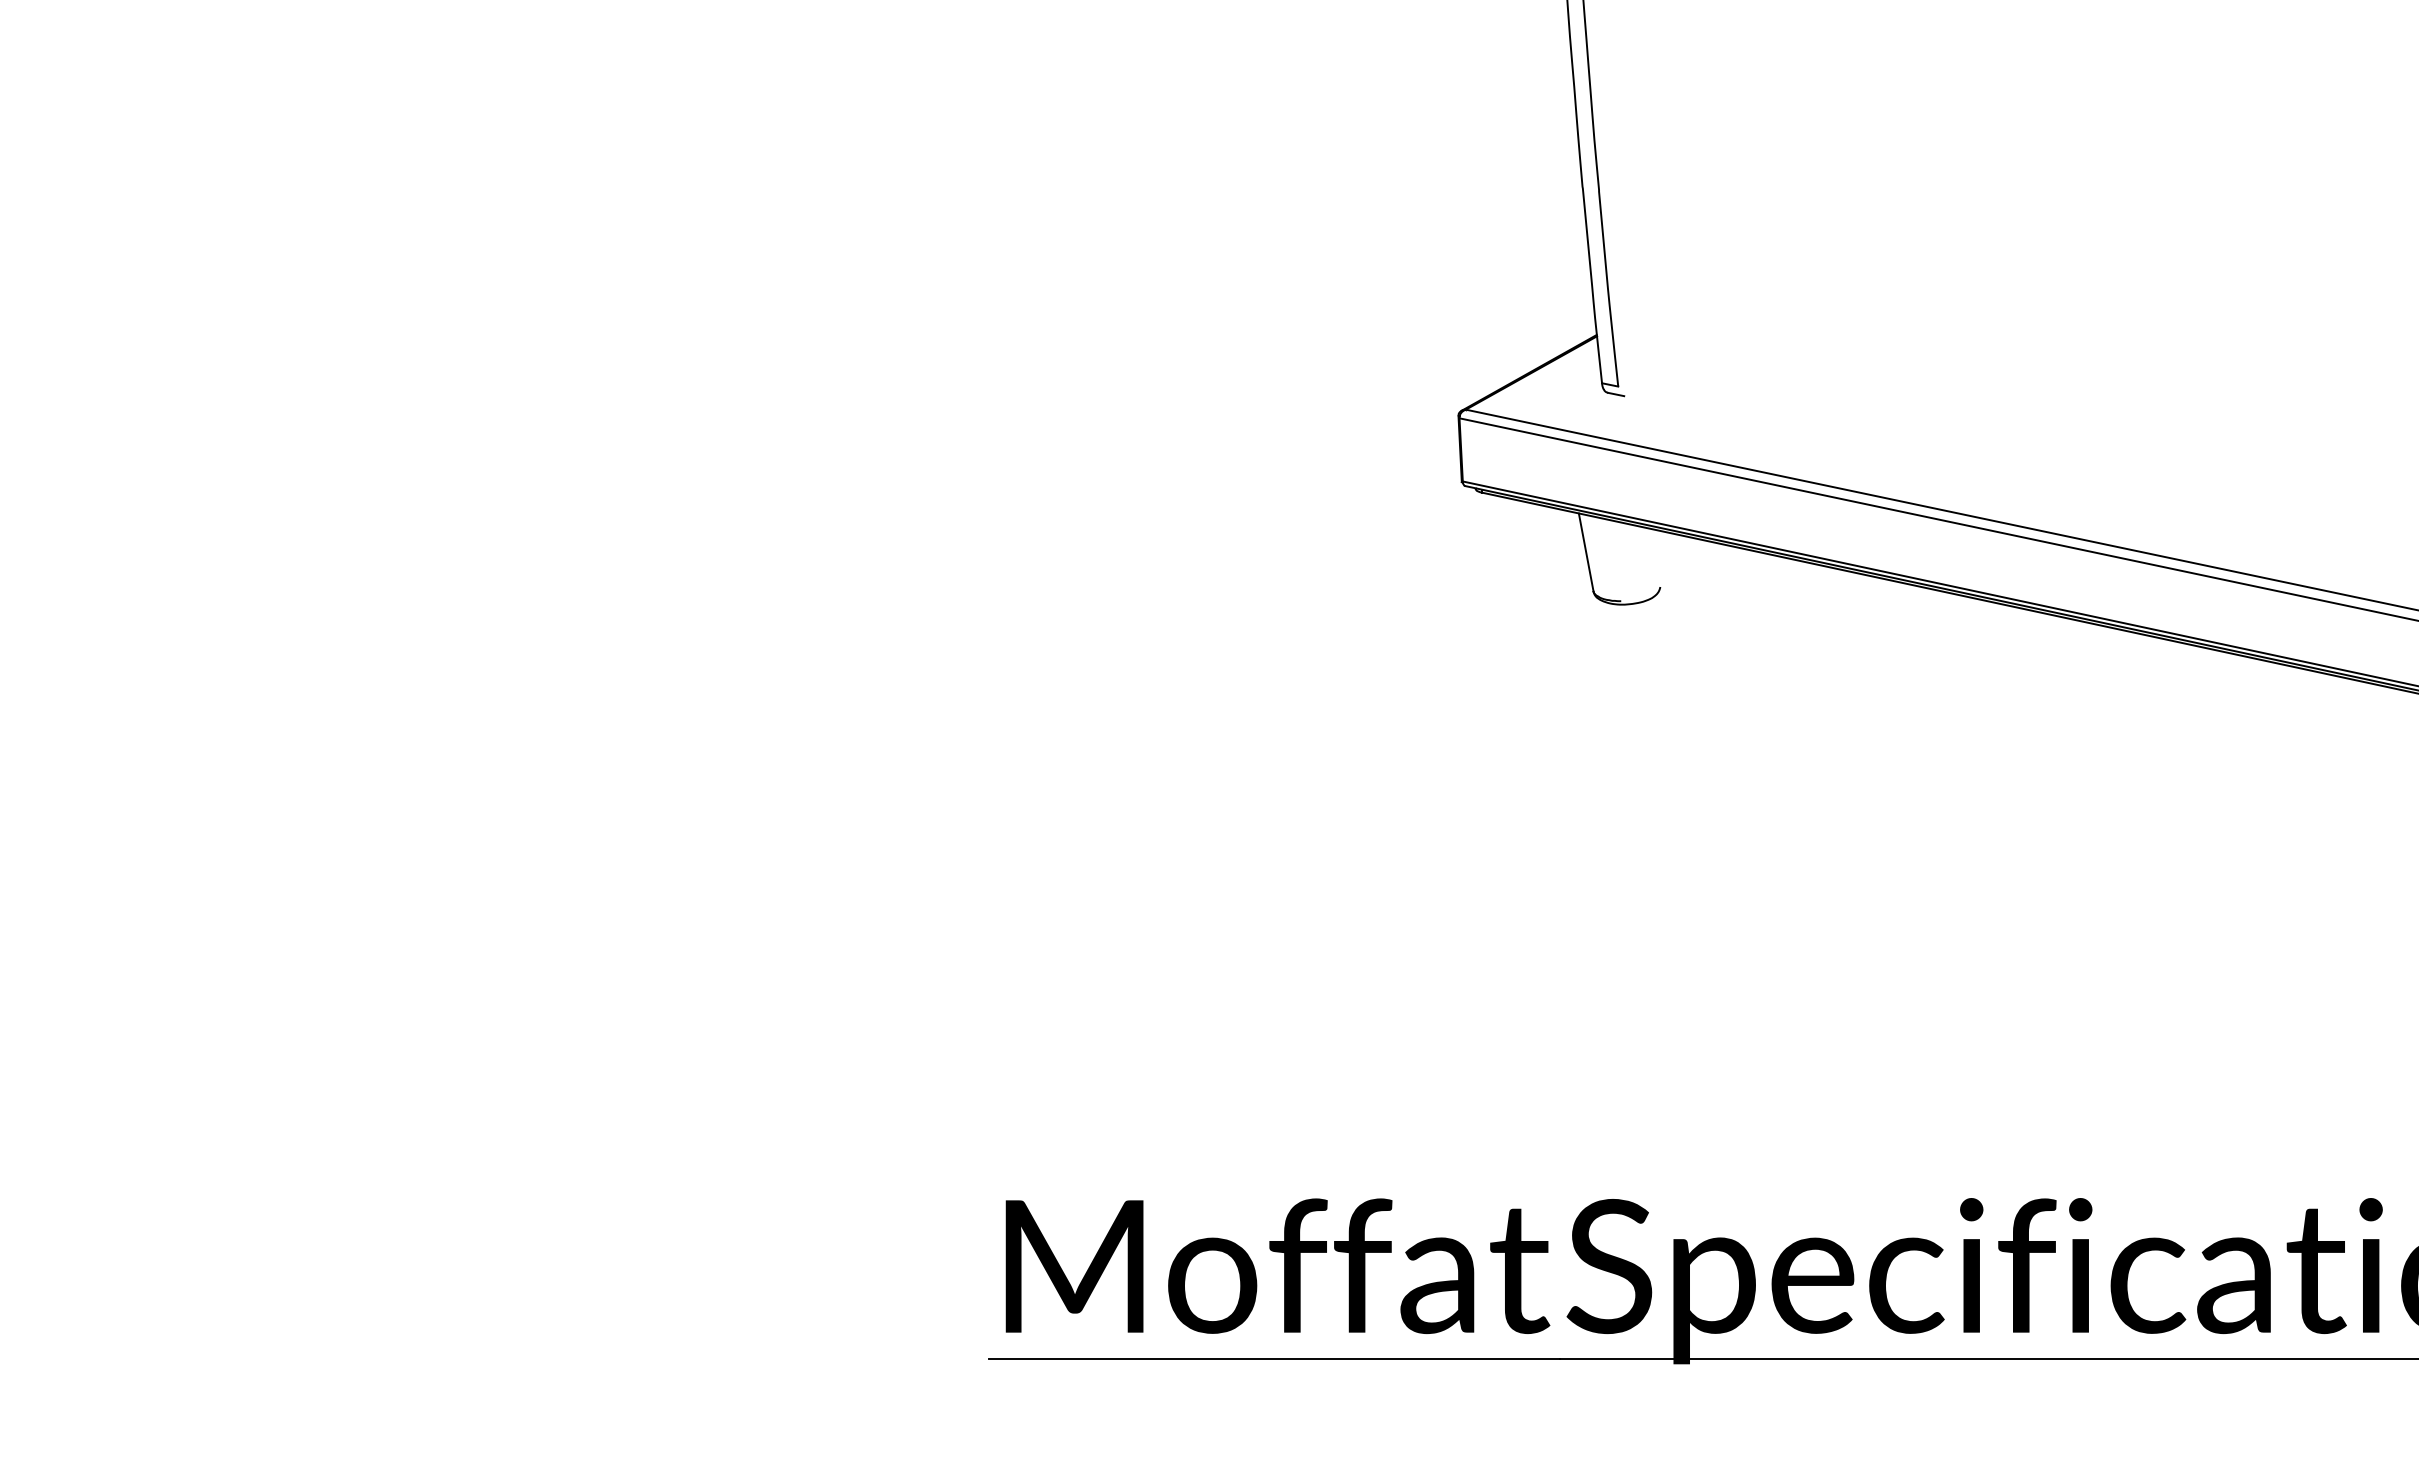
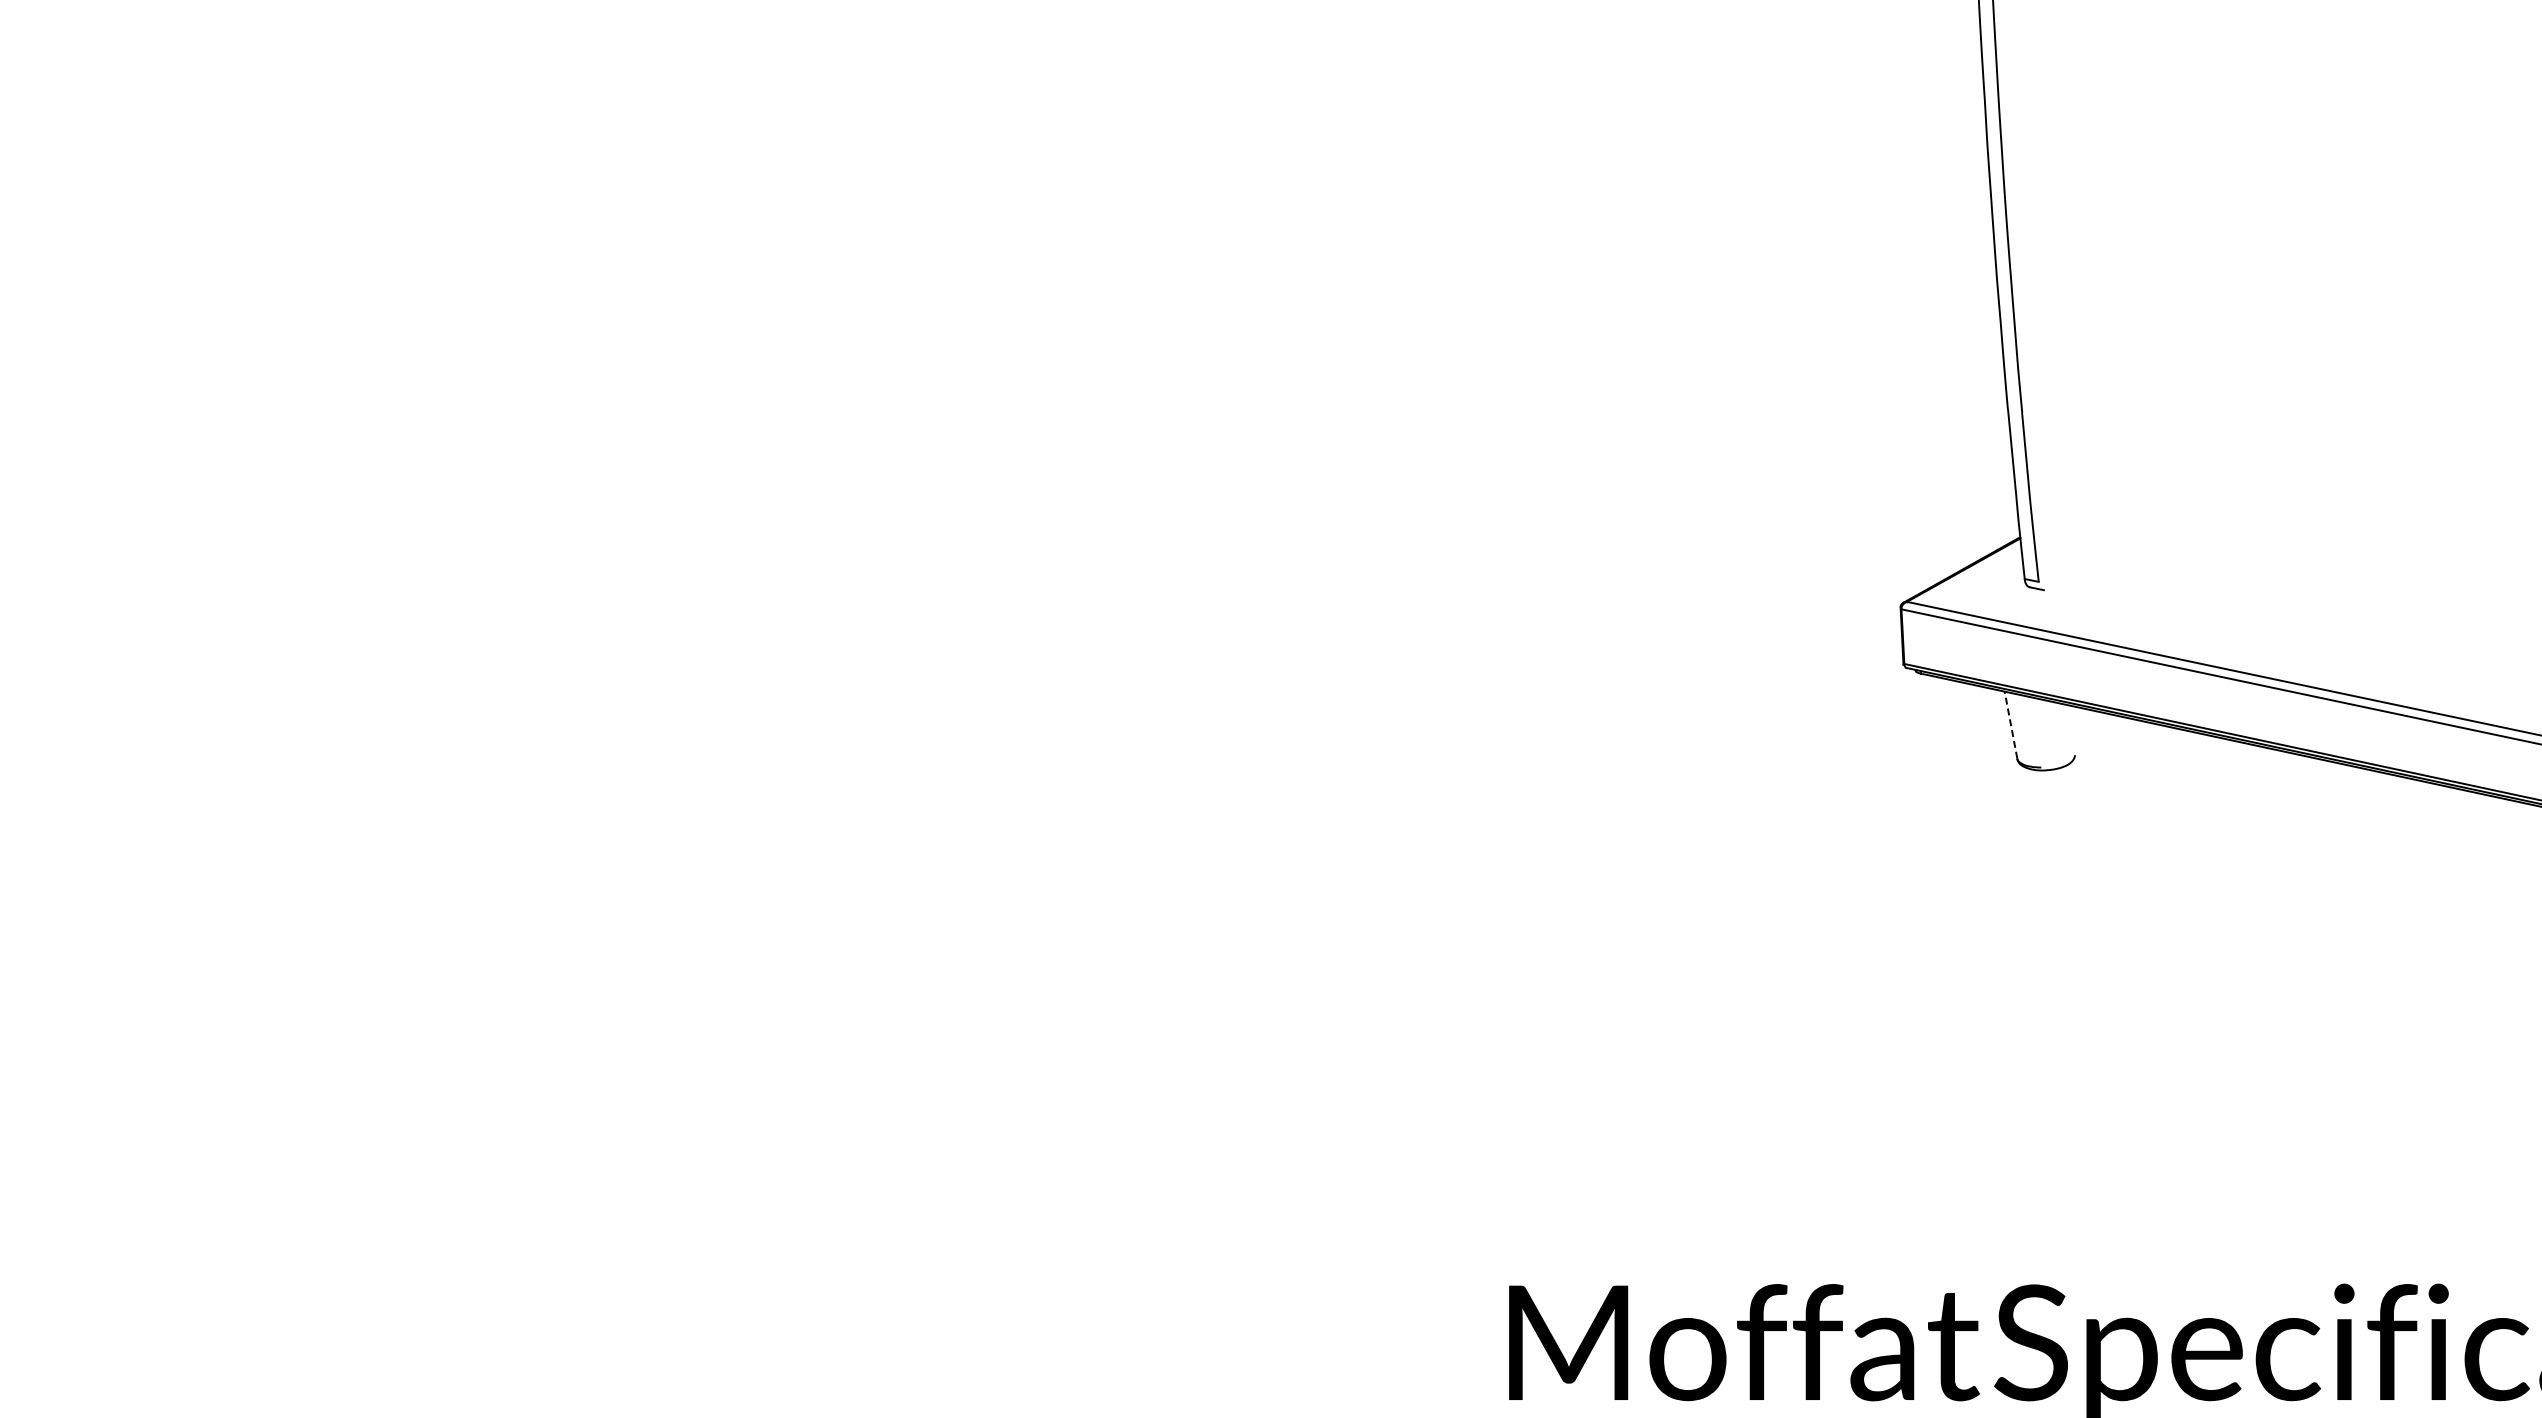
line: (1585, 551) -> (2010, 724), solid -> dashed

